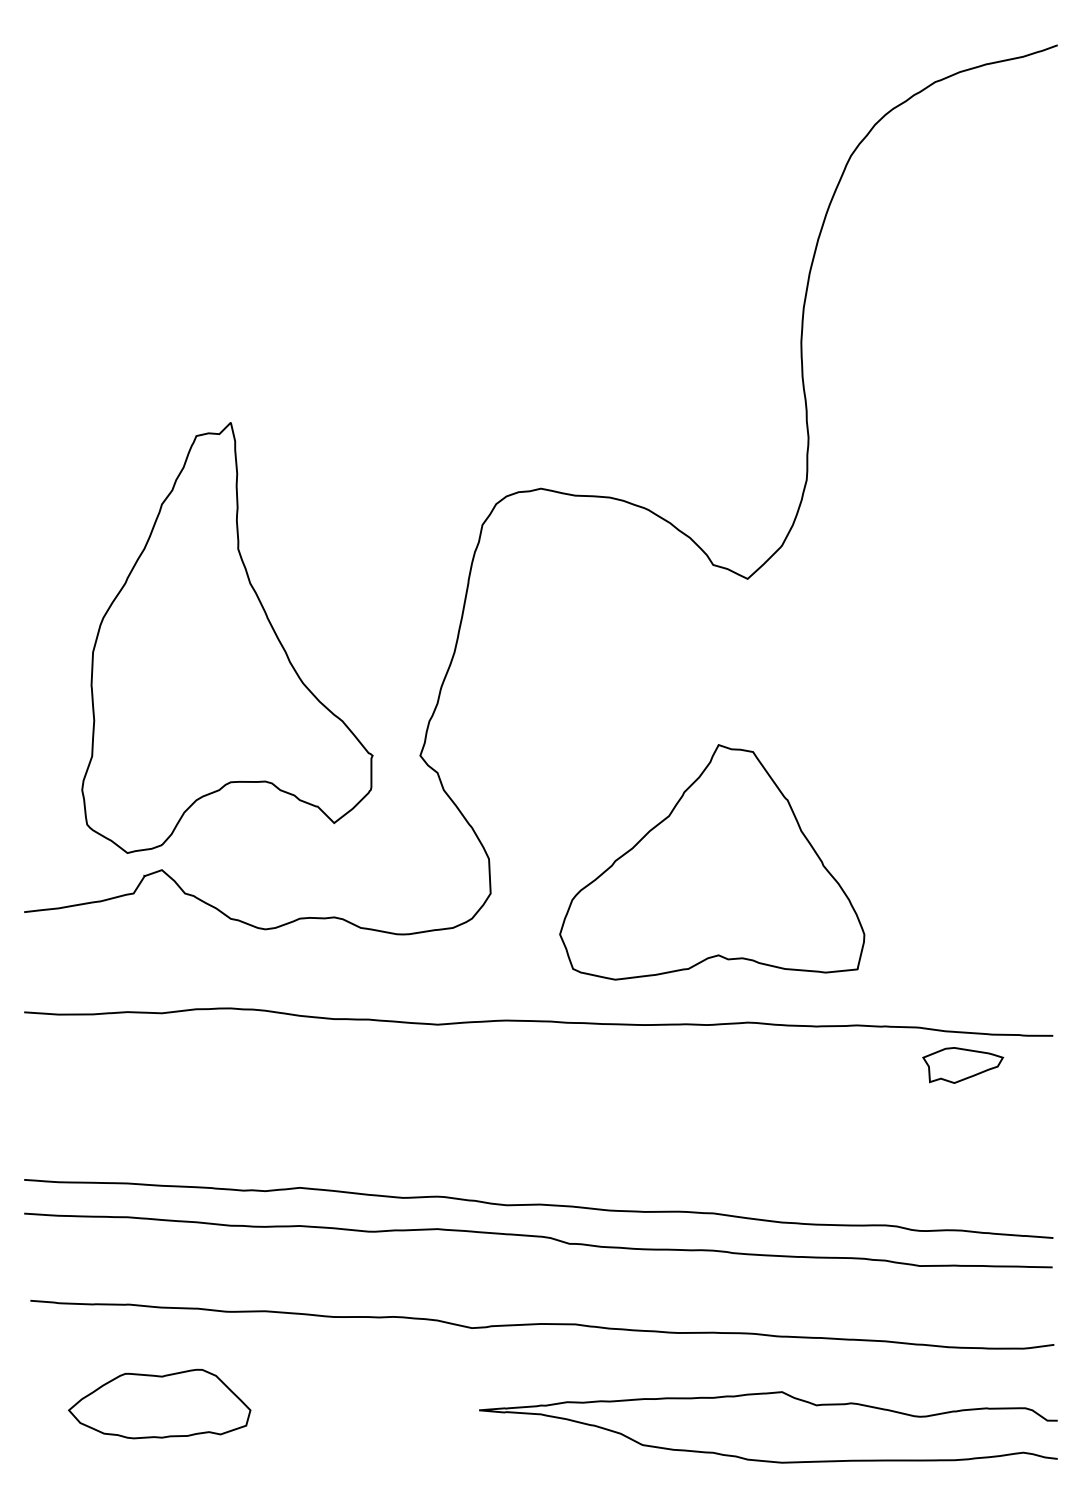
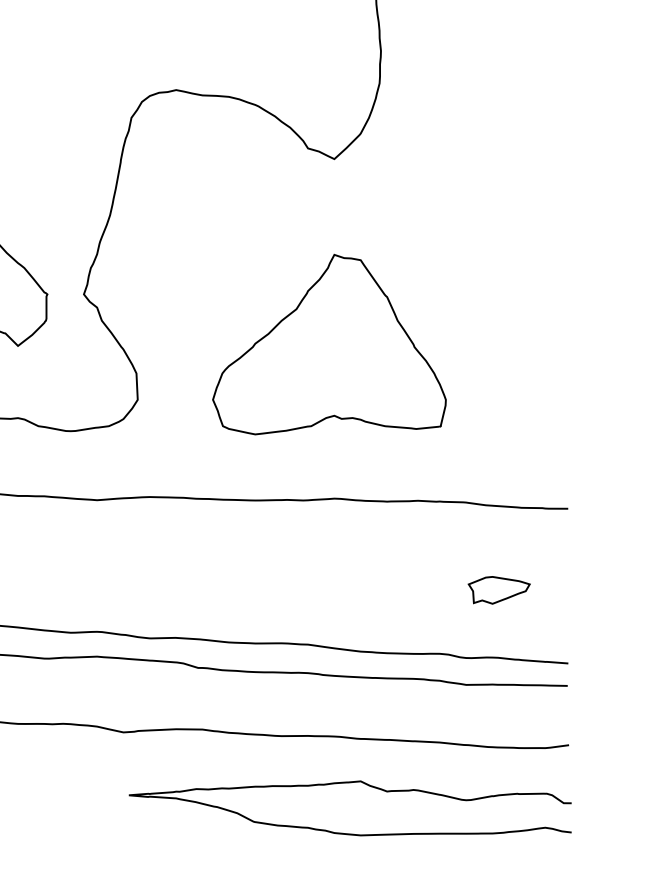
part: (712, 862) -> (329, 344), moved
part: (963, 1065) -> (499, 590), moved

